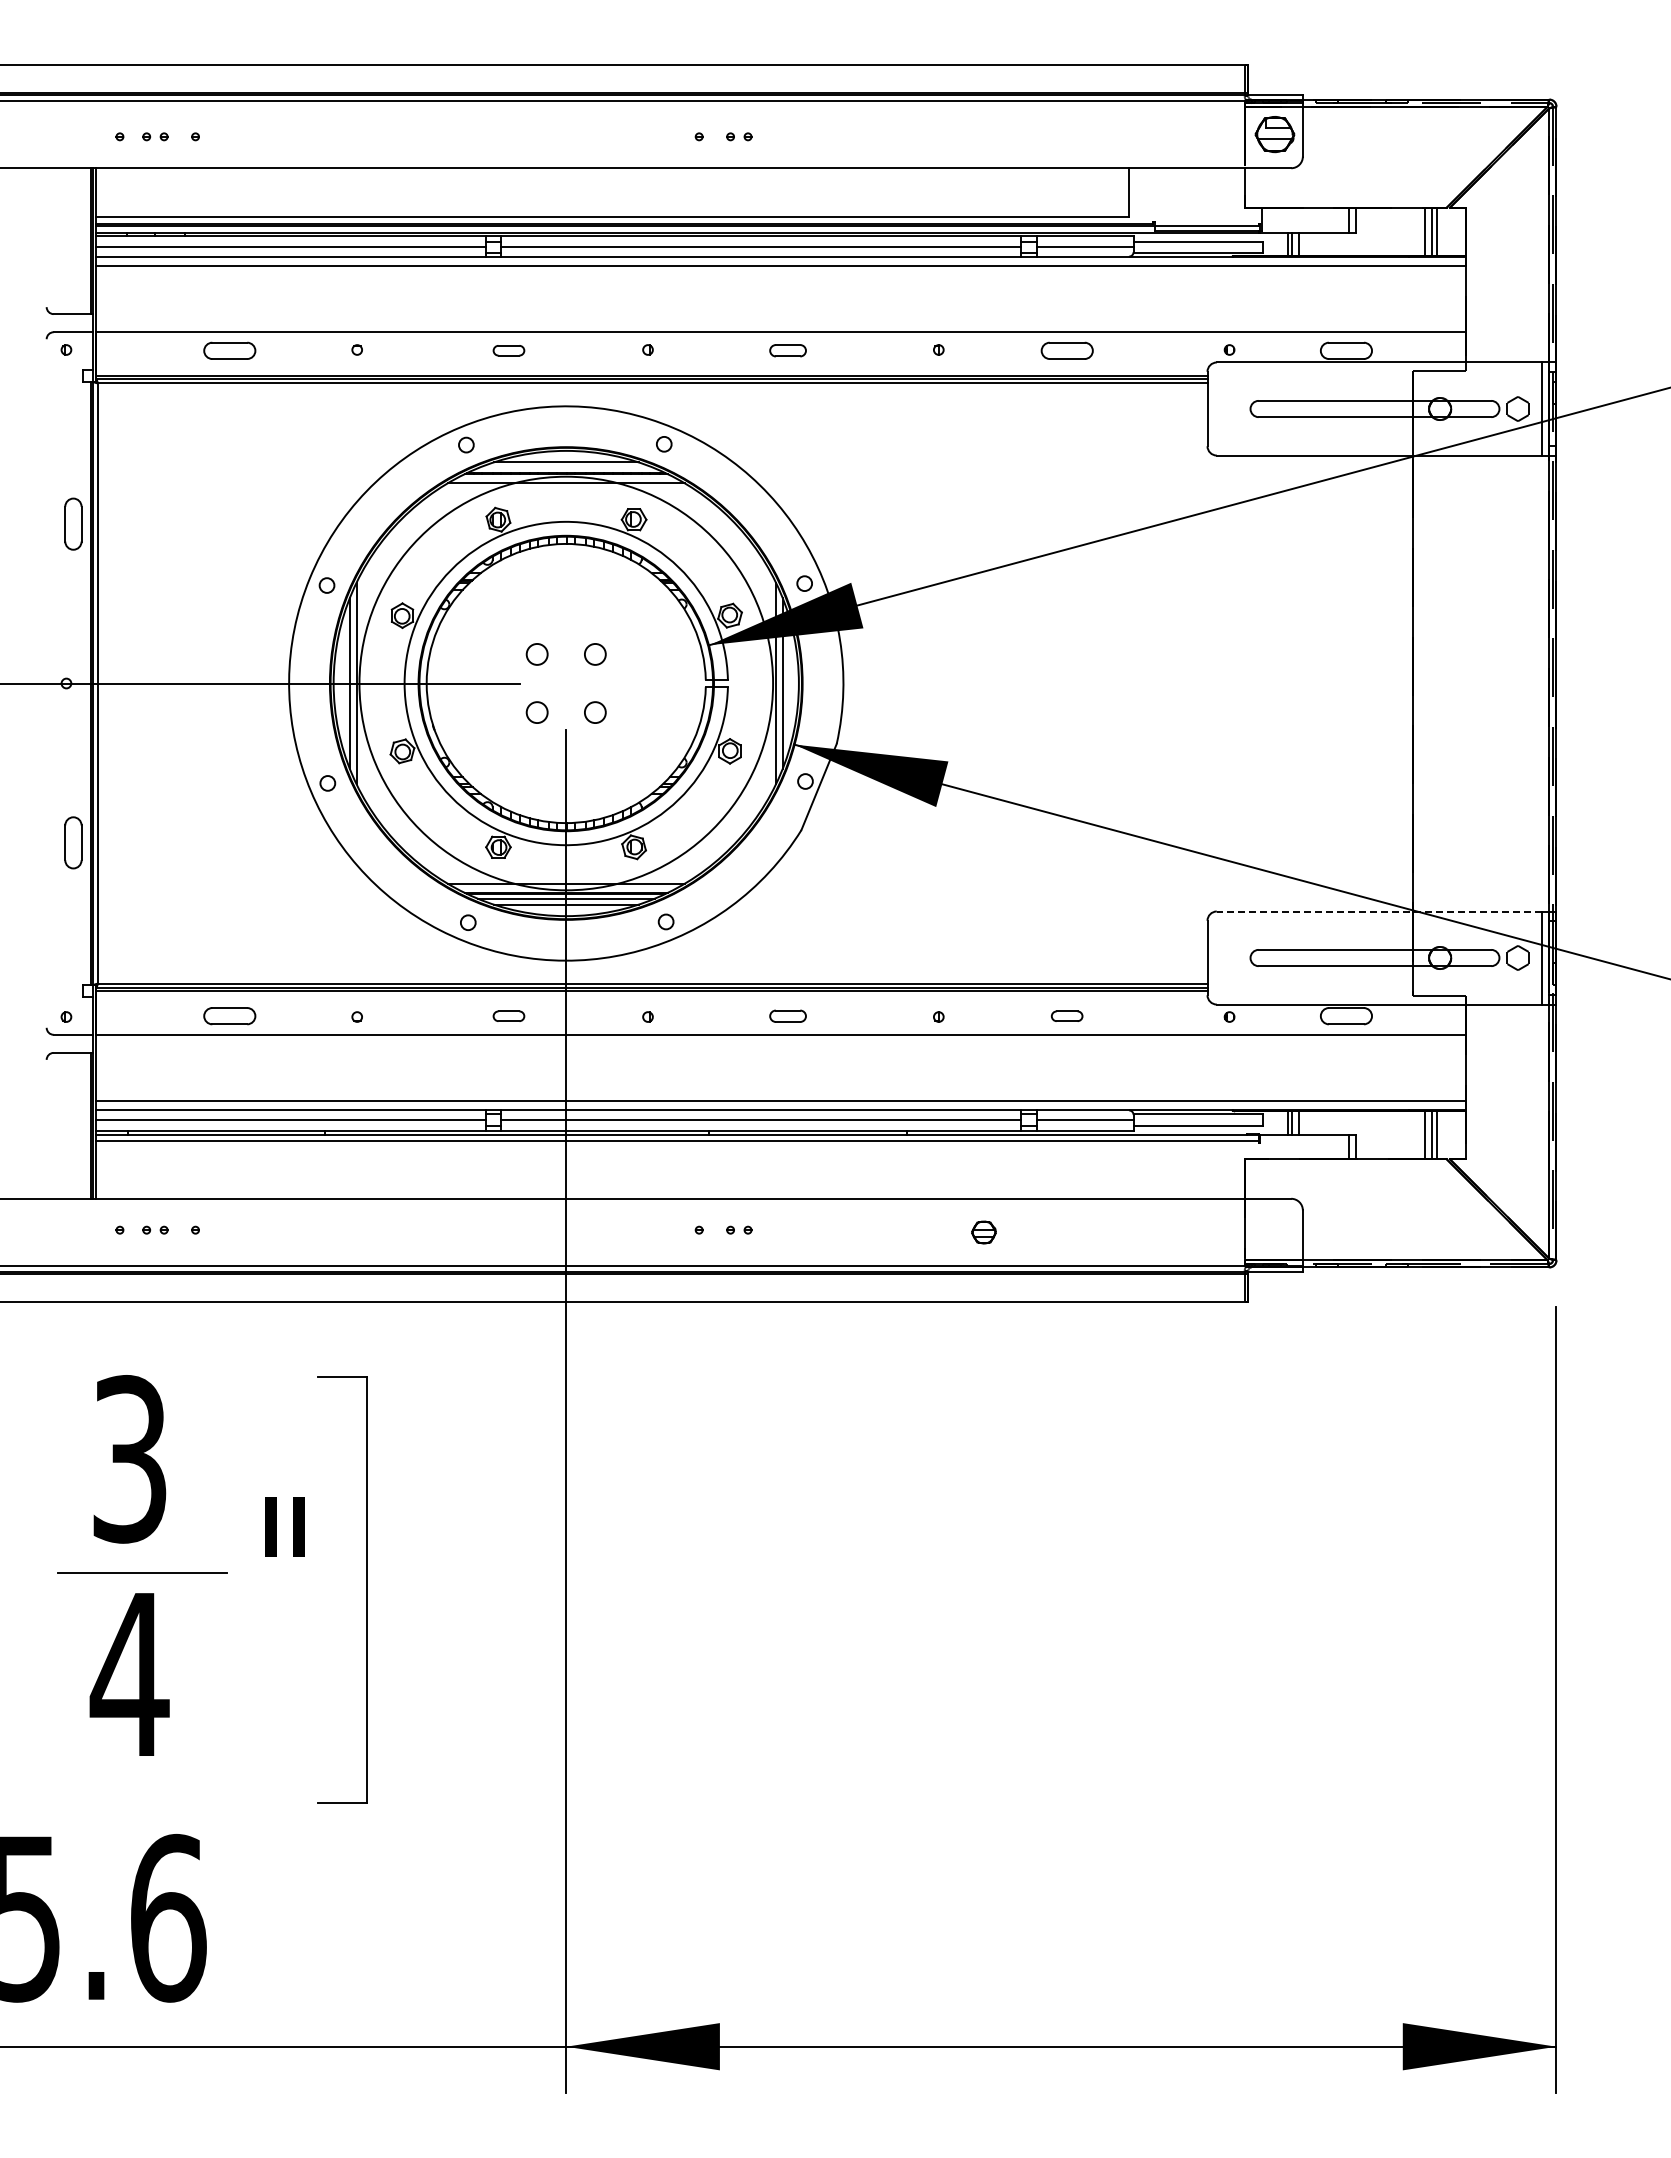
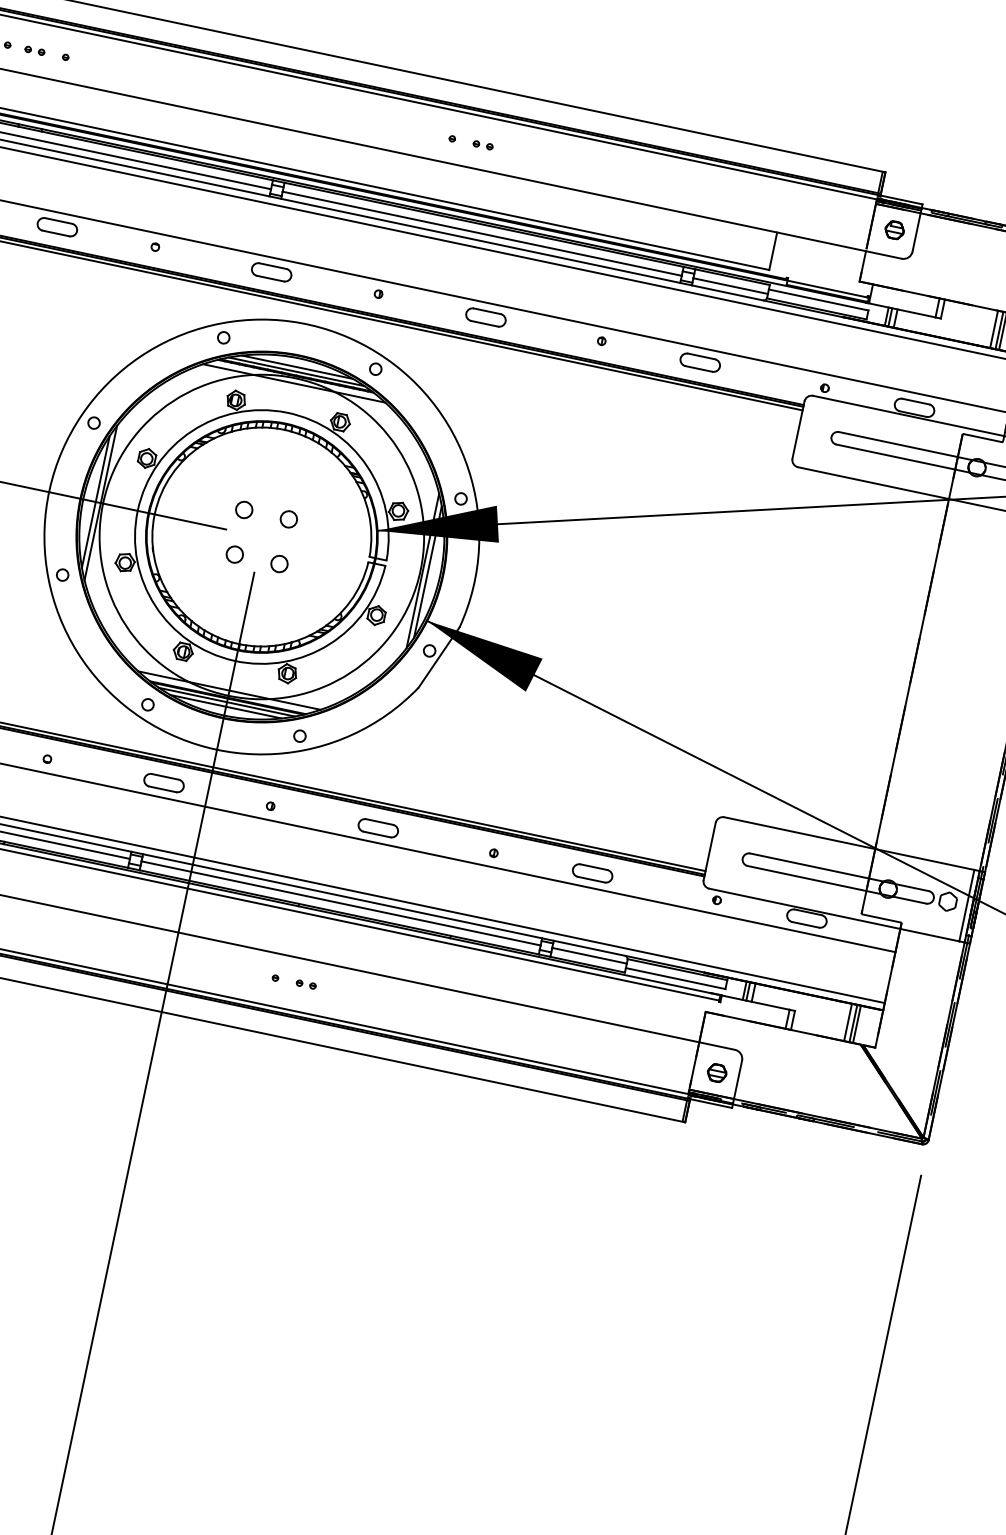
part: (1274, 134) -> (894, 230), size x0.62
part: (508, 350) -> (271, 272), size x1.67
part: (787, 350) -> (485, 317), size x1.43
line: (565, 468) -> (296, 371), added
line: (1379, 911) -> (849, 843), dashed -> solid
part: (508, 1016) -> (163, 783), size x1.67
part: (787, 1016) -> (377, 828), size x1.43
part: (1066, 1016) -> (591, 873), size x1.67
part: (983, 1232) -> (716, 1073), moved

